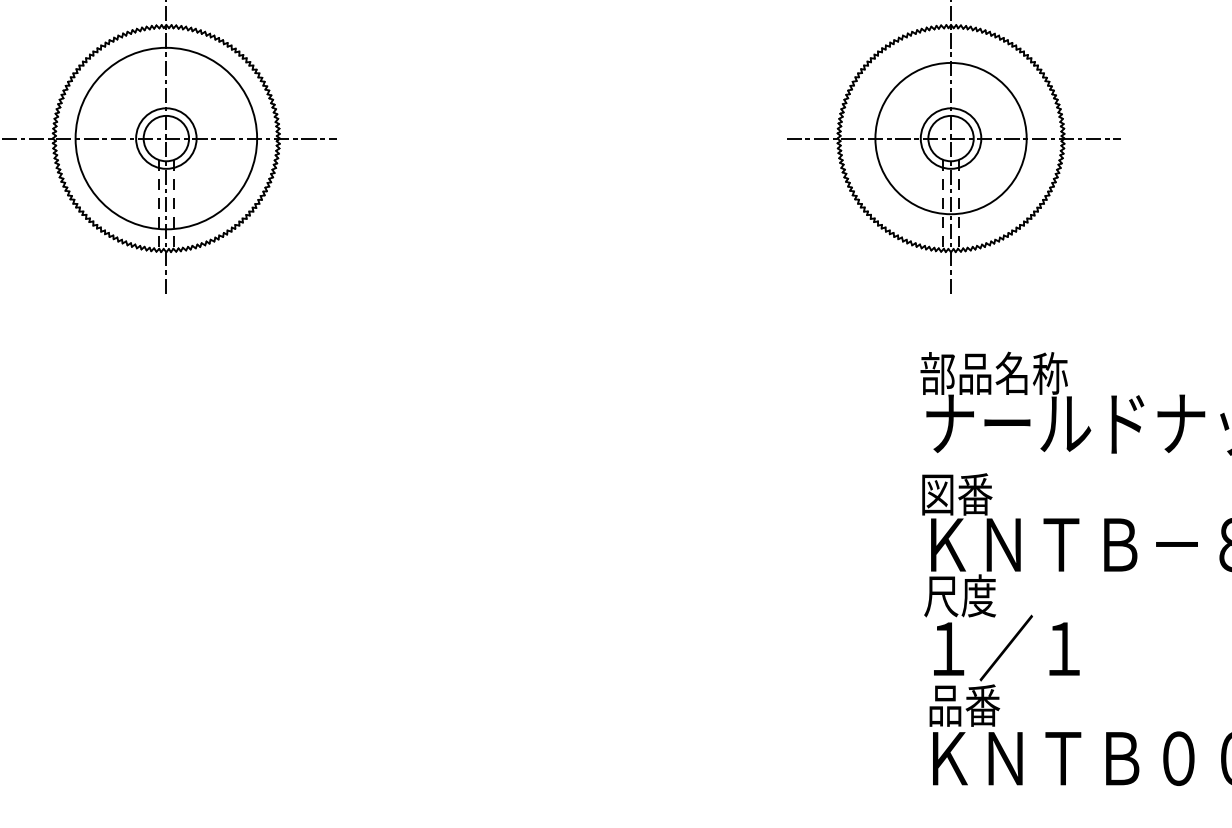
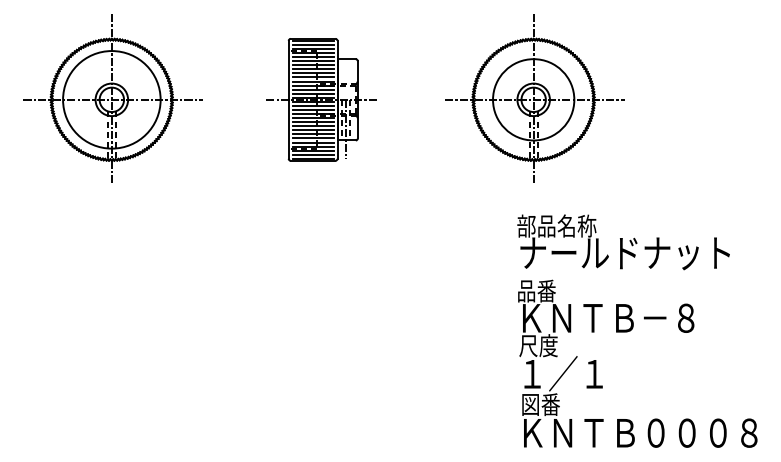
part: (556, 137) -> (321, 99), added
text: (937, 495) -> (526, 291), 図番 -> 品番
text: (945, 705) -> (530, 404), 品番 -> 図番

